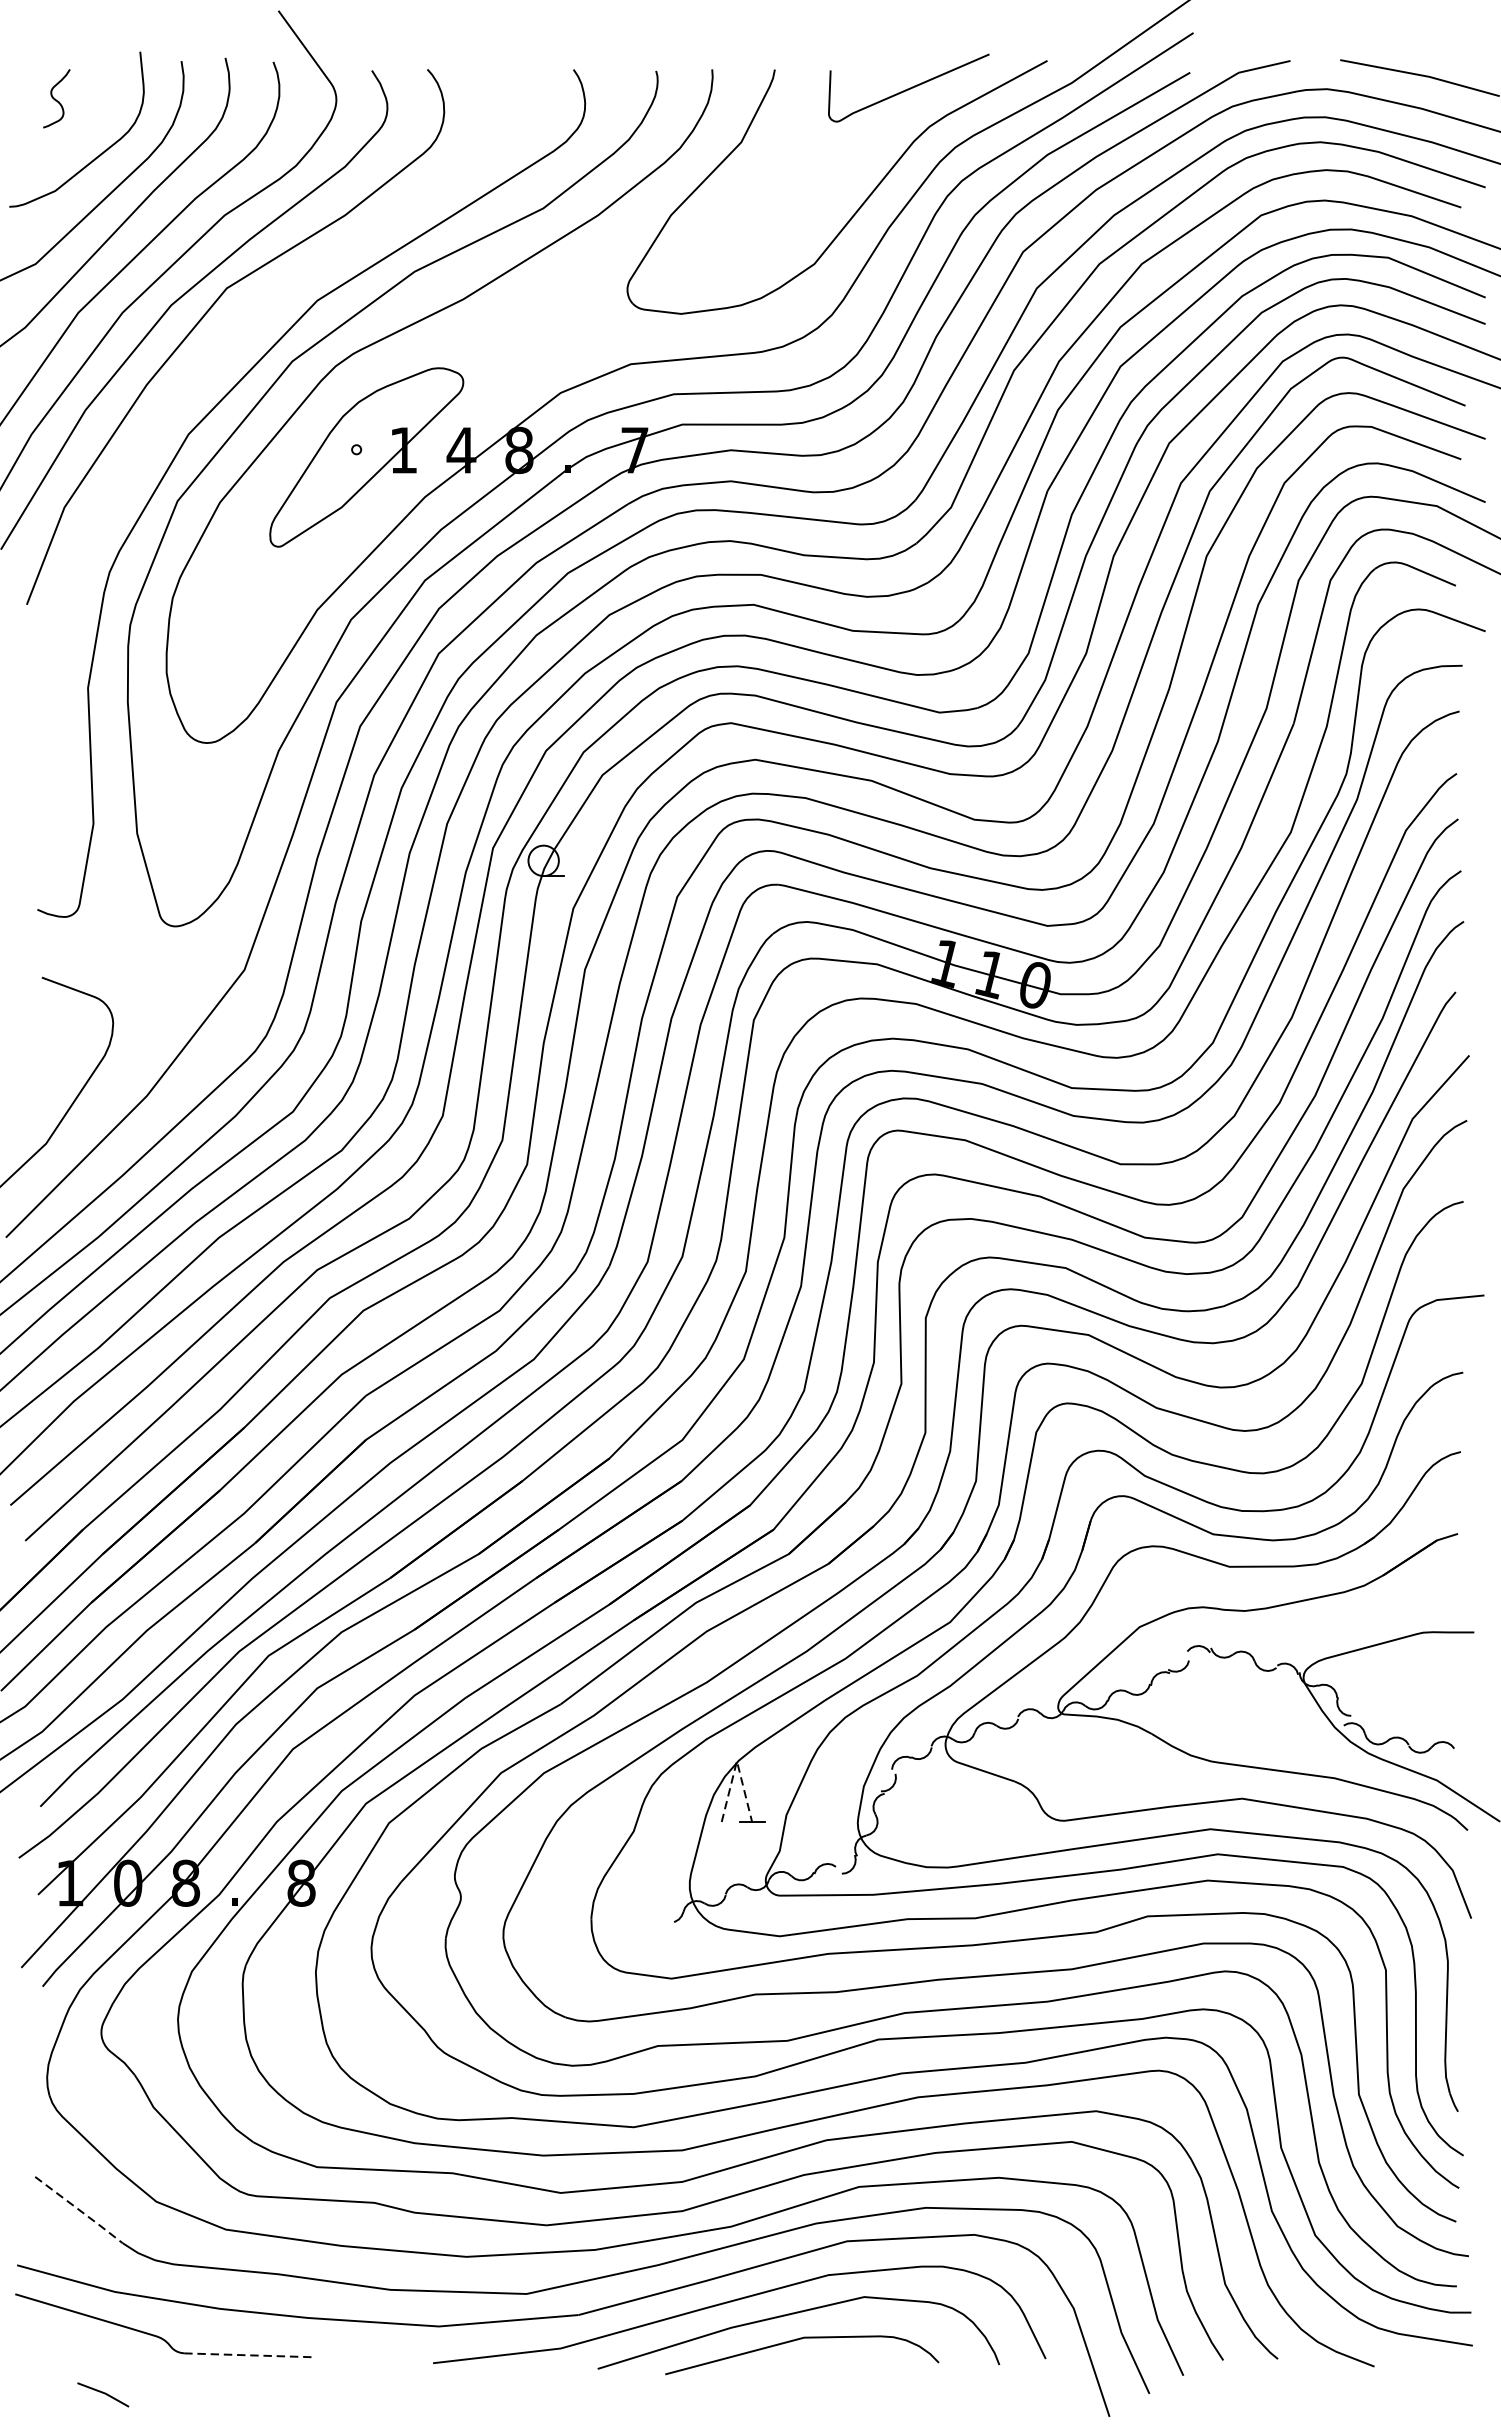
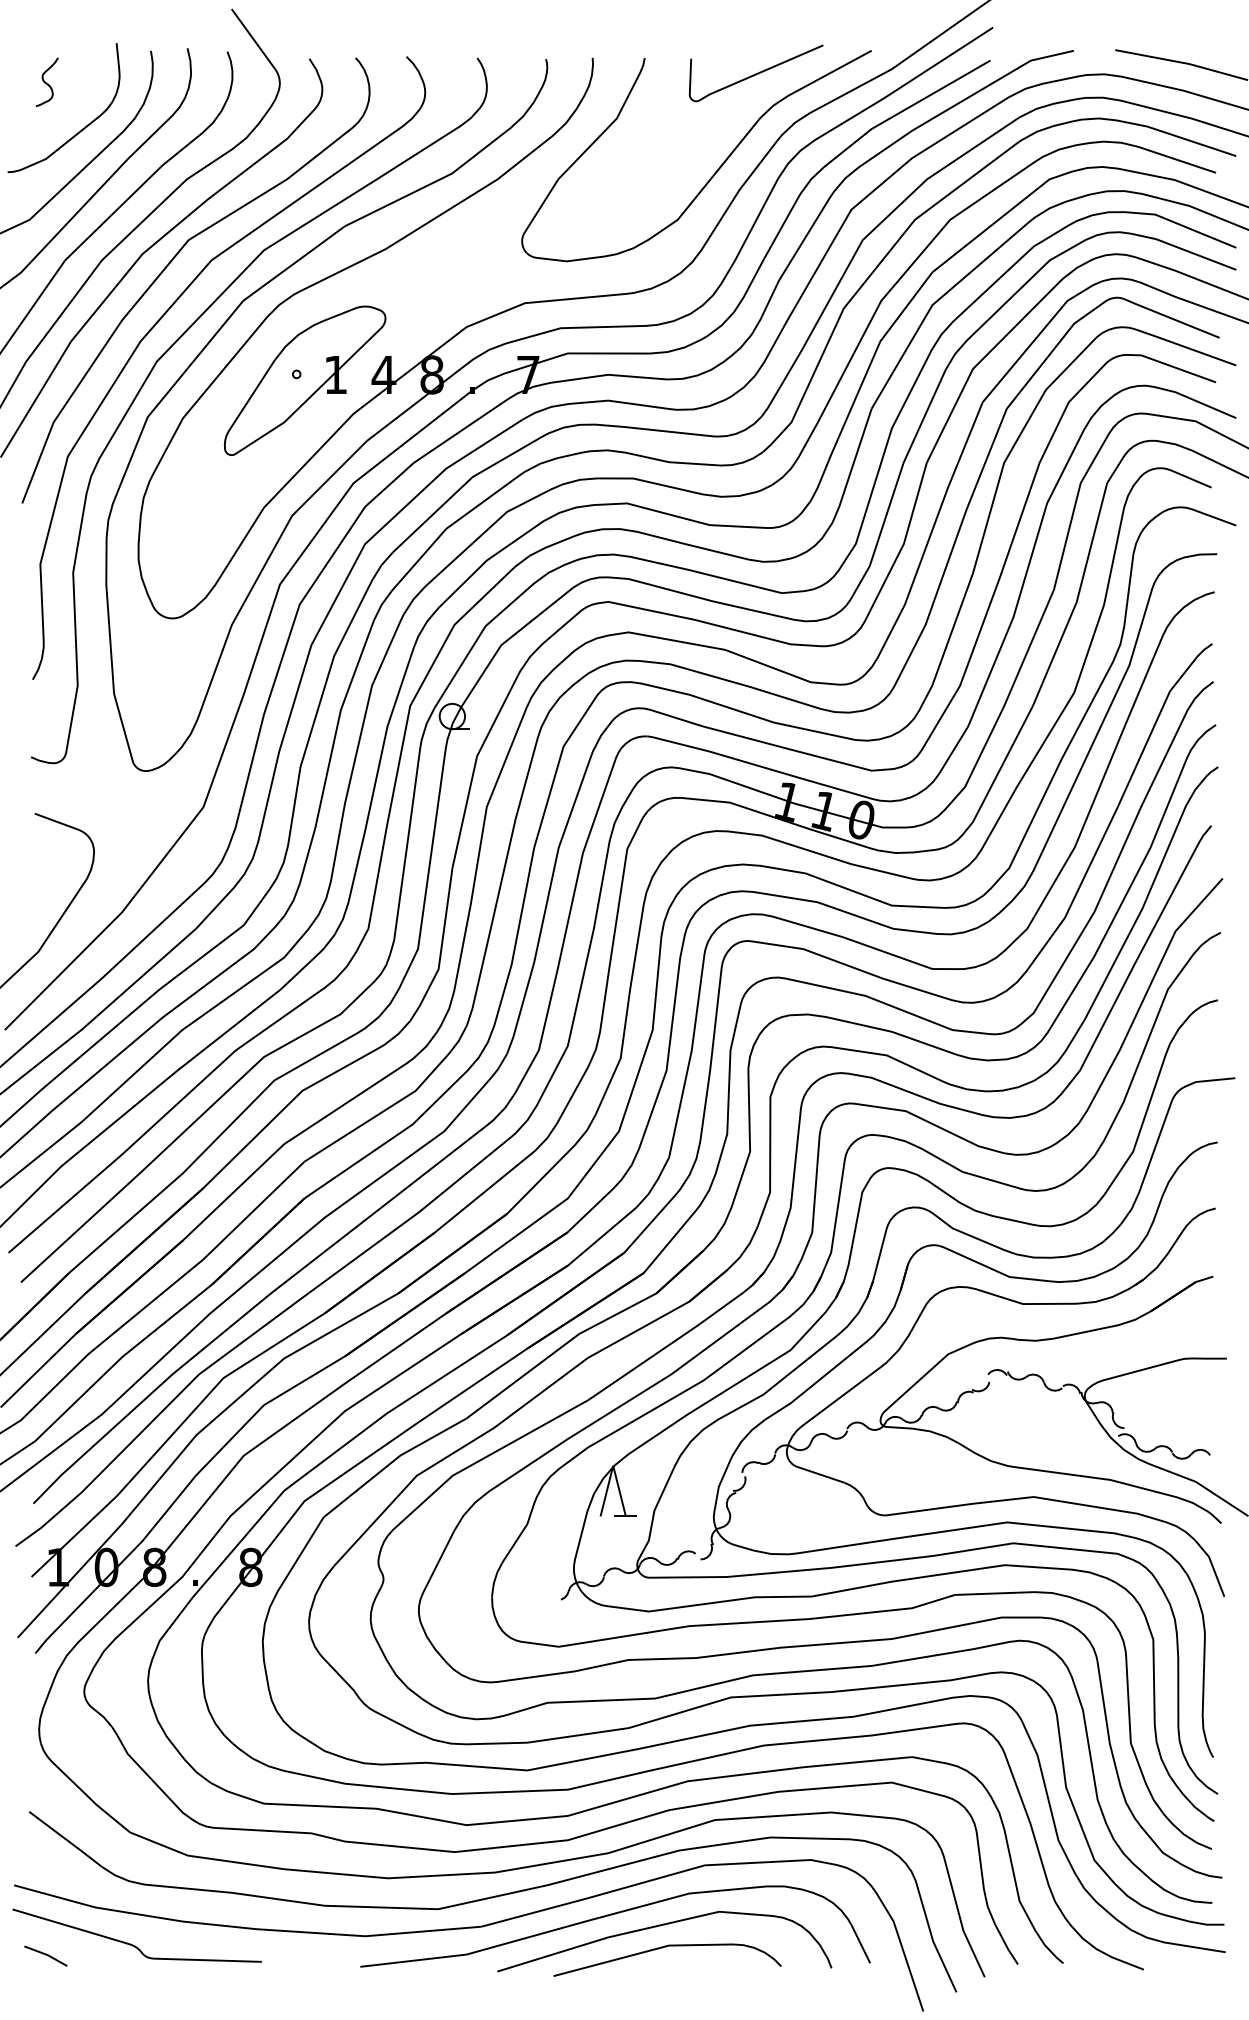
curve: (202, 374) -> (168, 311), added
line: (737, 1760) -> (613, 1465), dashed -> solid
line: (80, 2210) -> (66, 1839), dashed -> solid
line: (250, 2355) -> (208, 1960), dashed -> solid
line: (102, 2394) -> (45, 1955), moved

